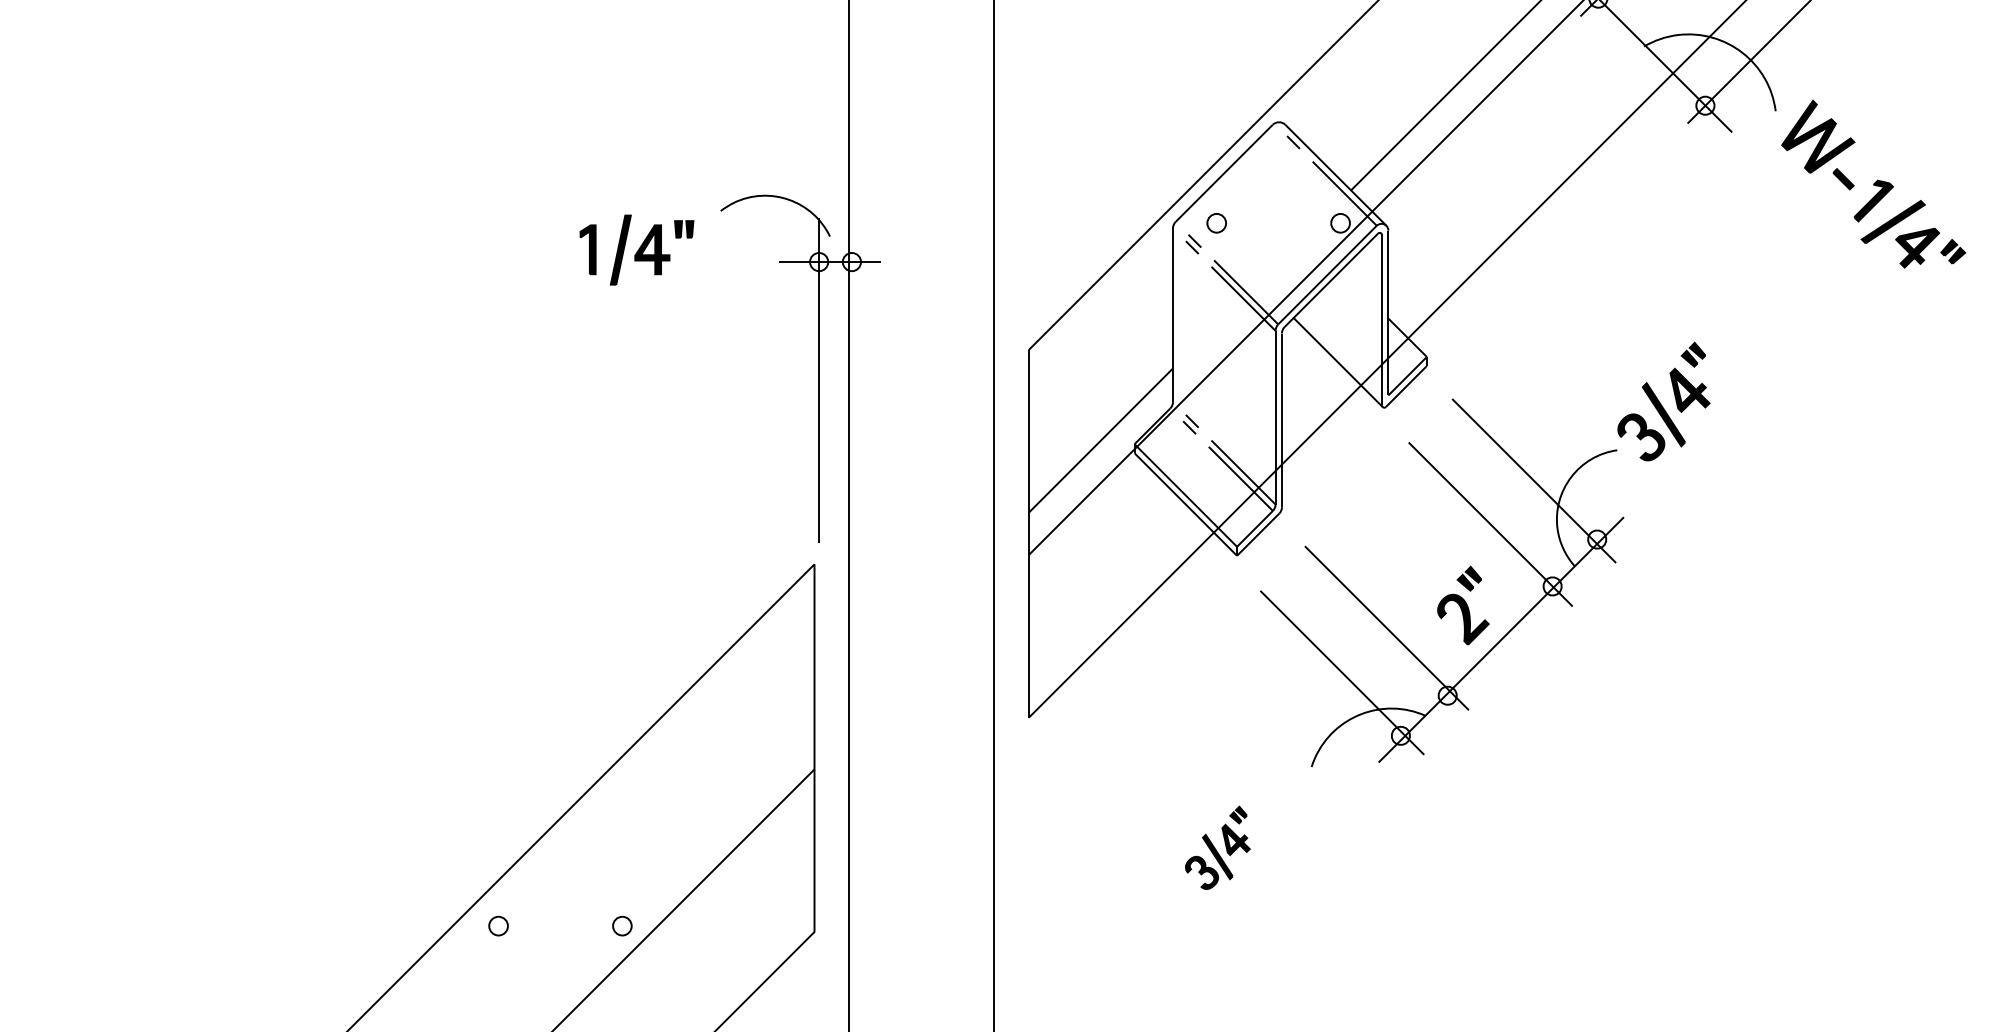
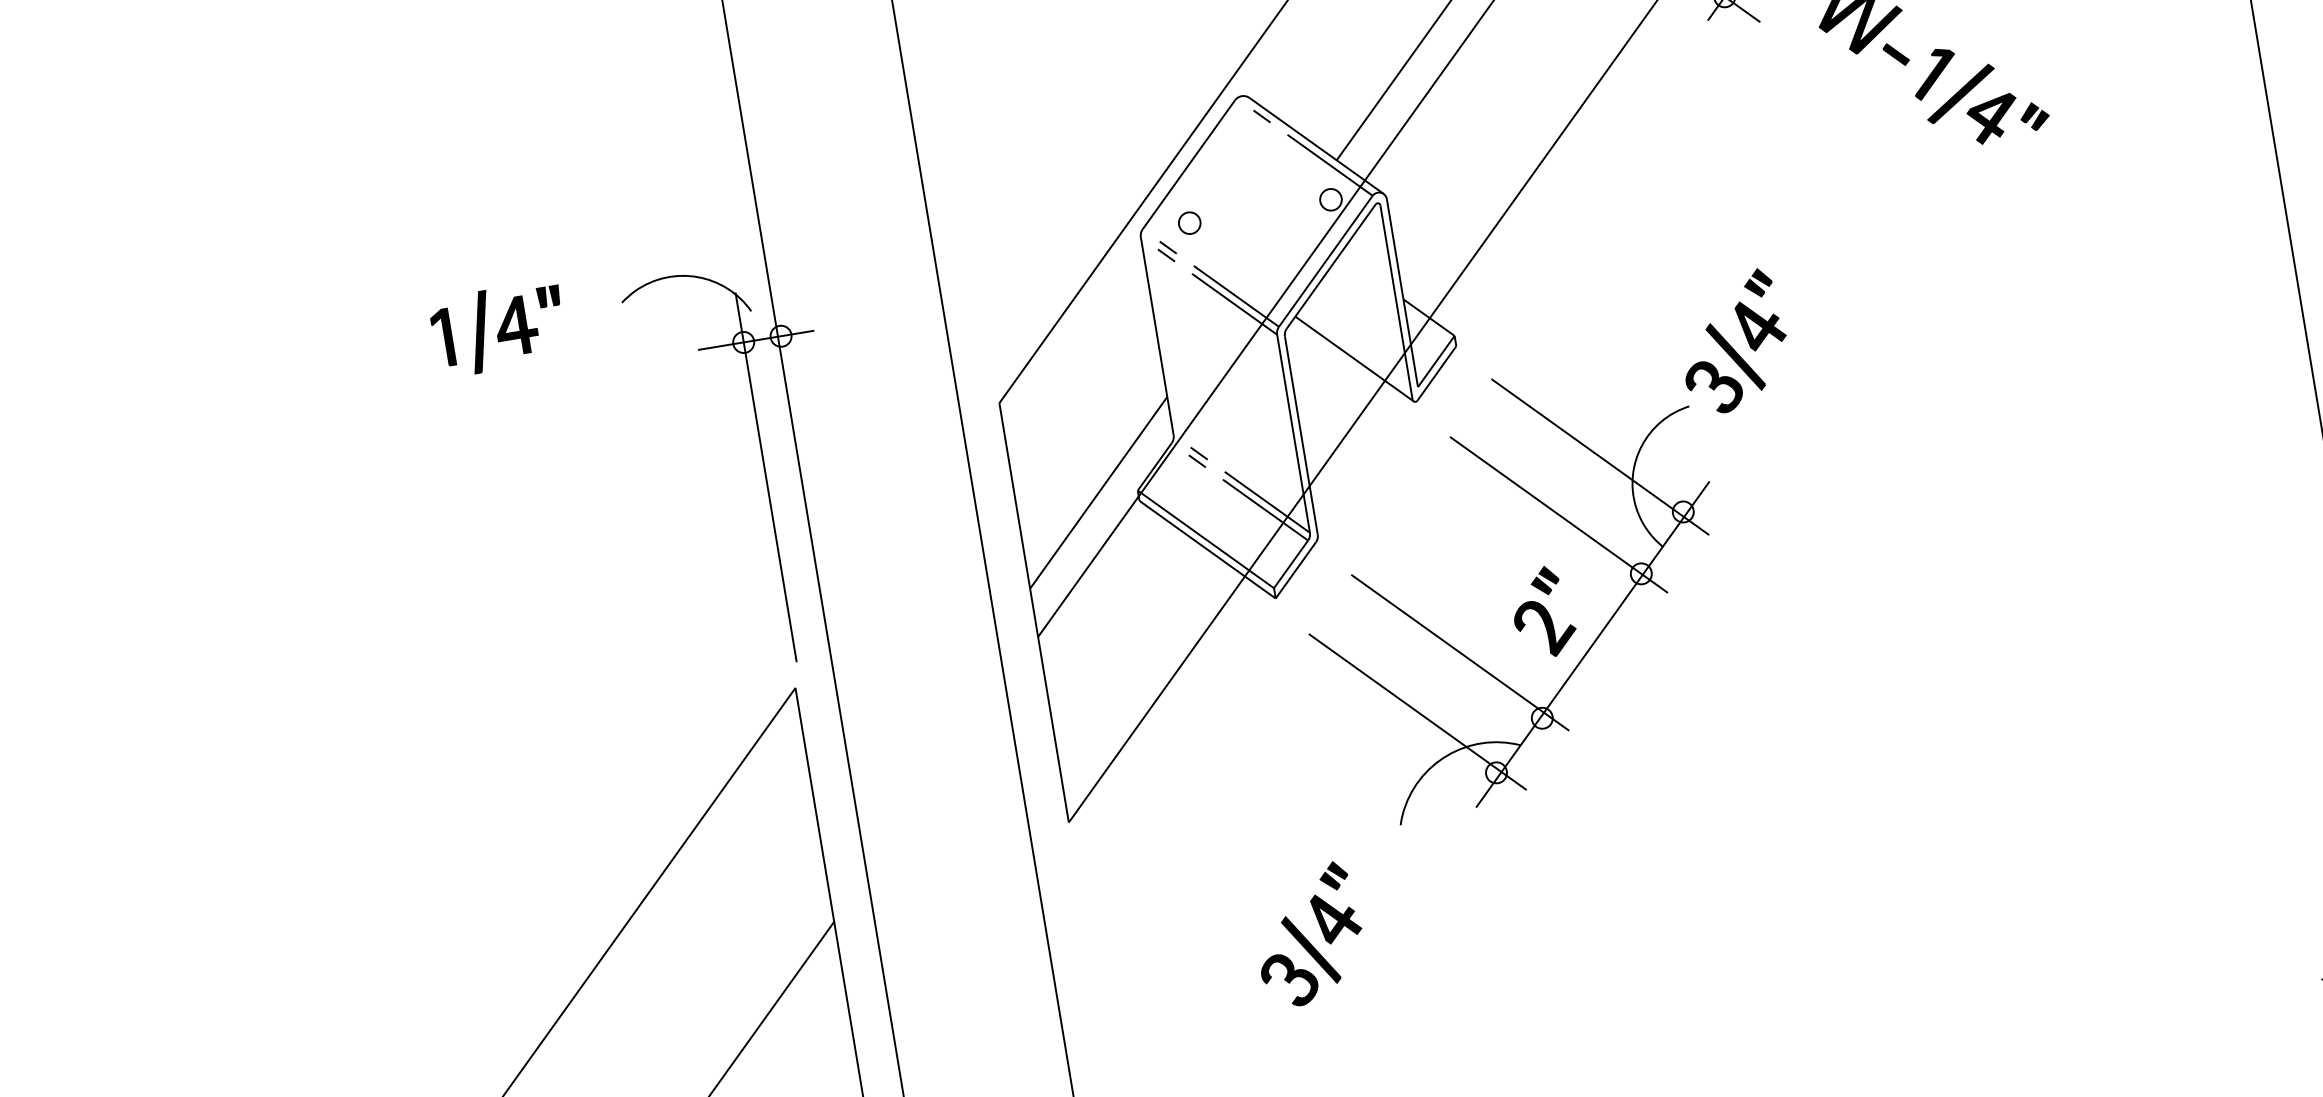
part: (636, 249) -> (498, 328), moved
part: (1217, 847) -> (1308, 934), size x1.43

